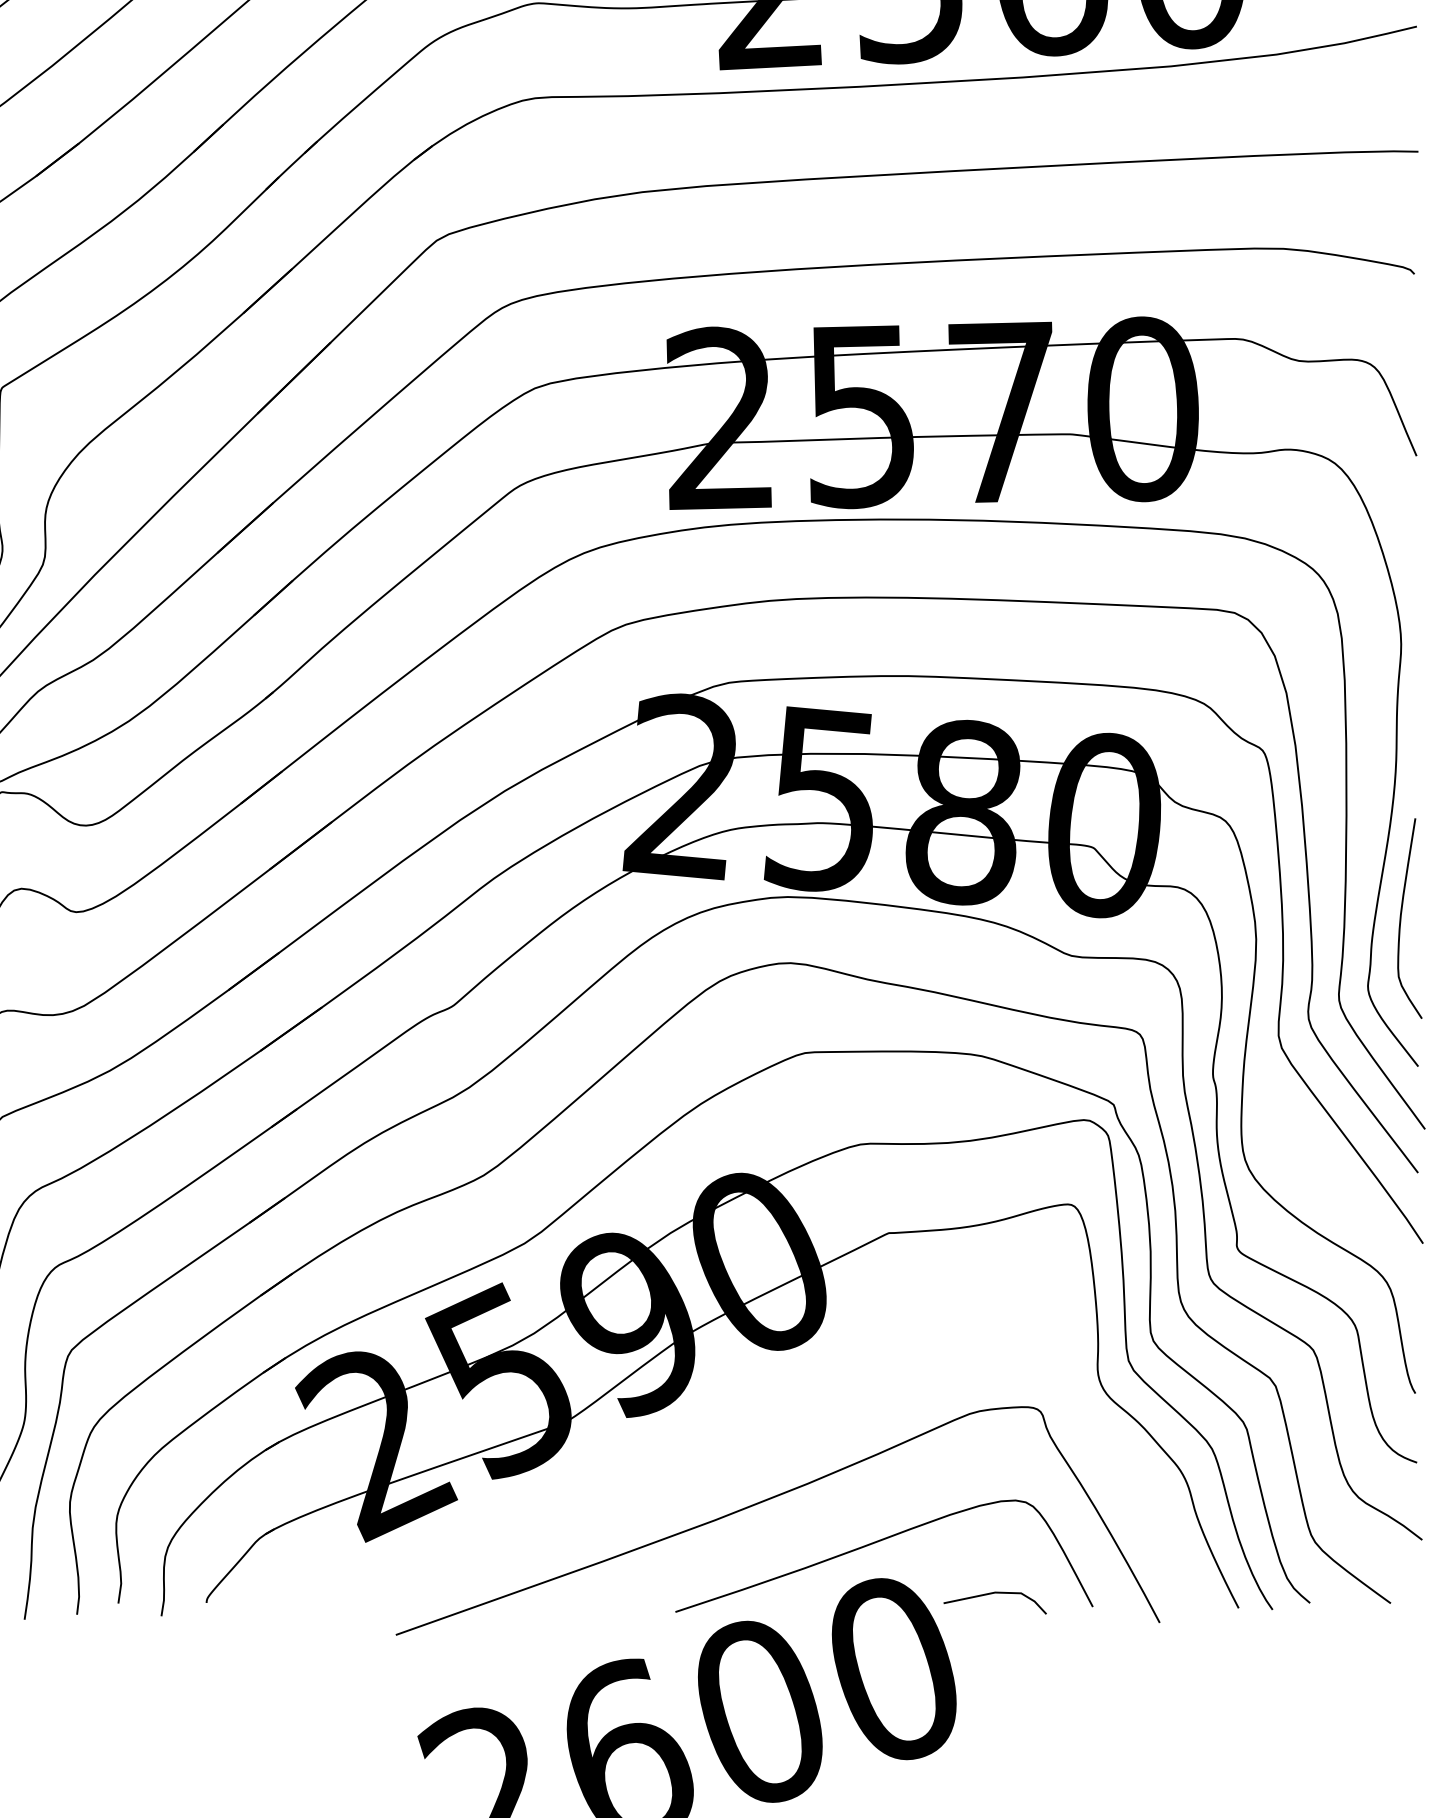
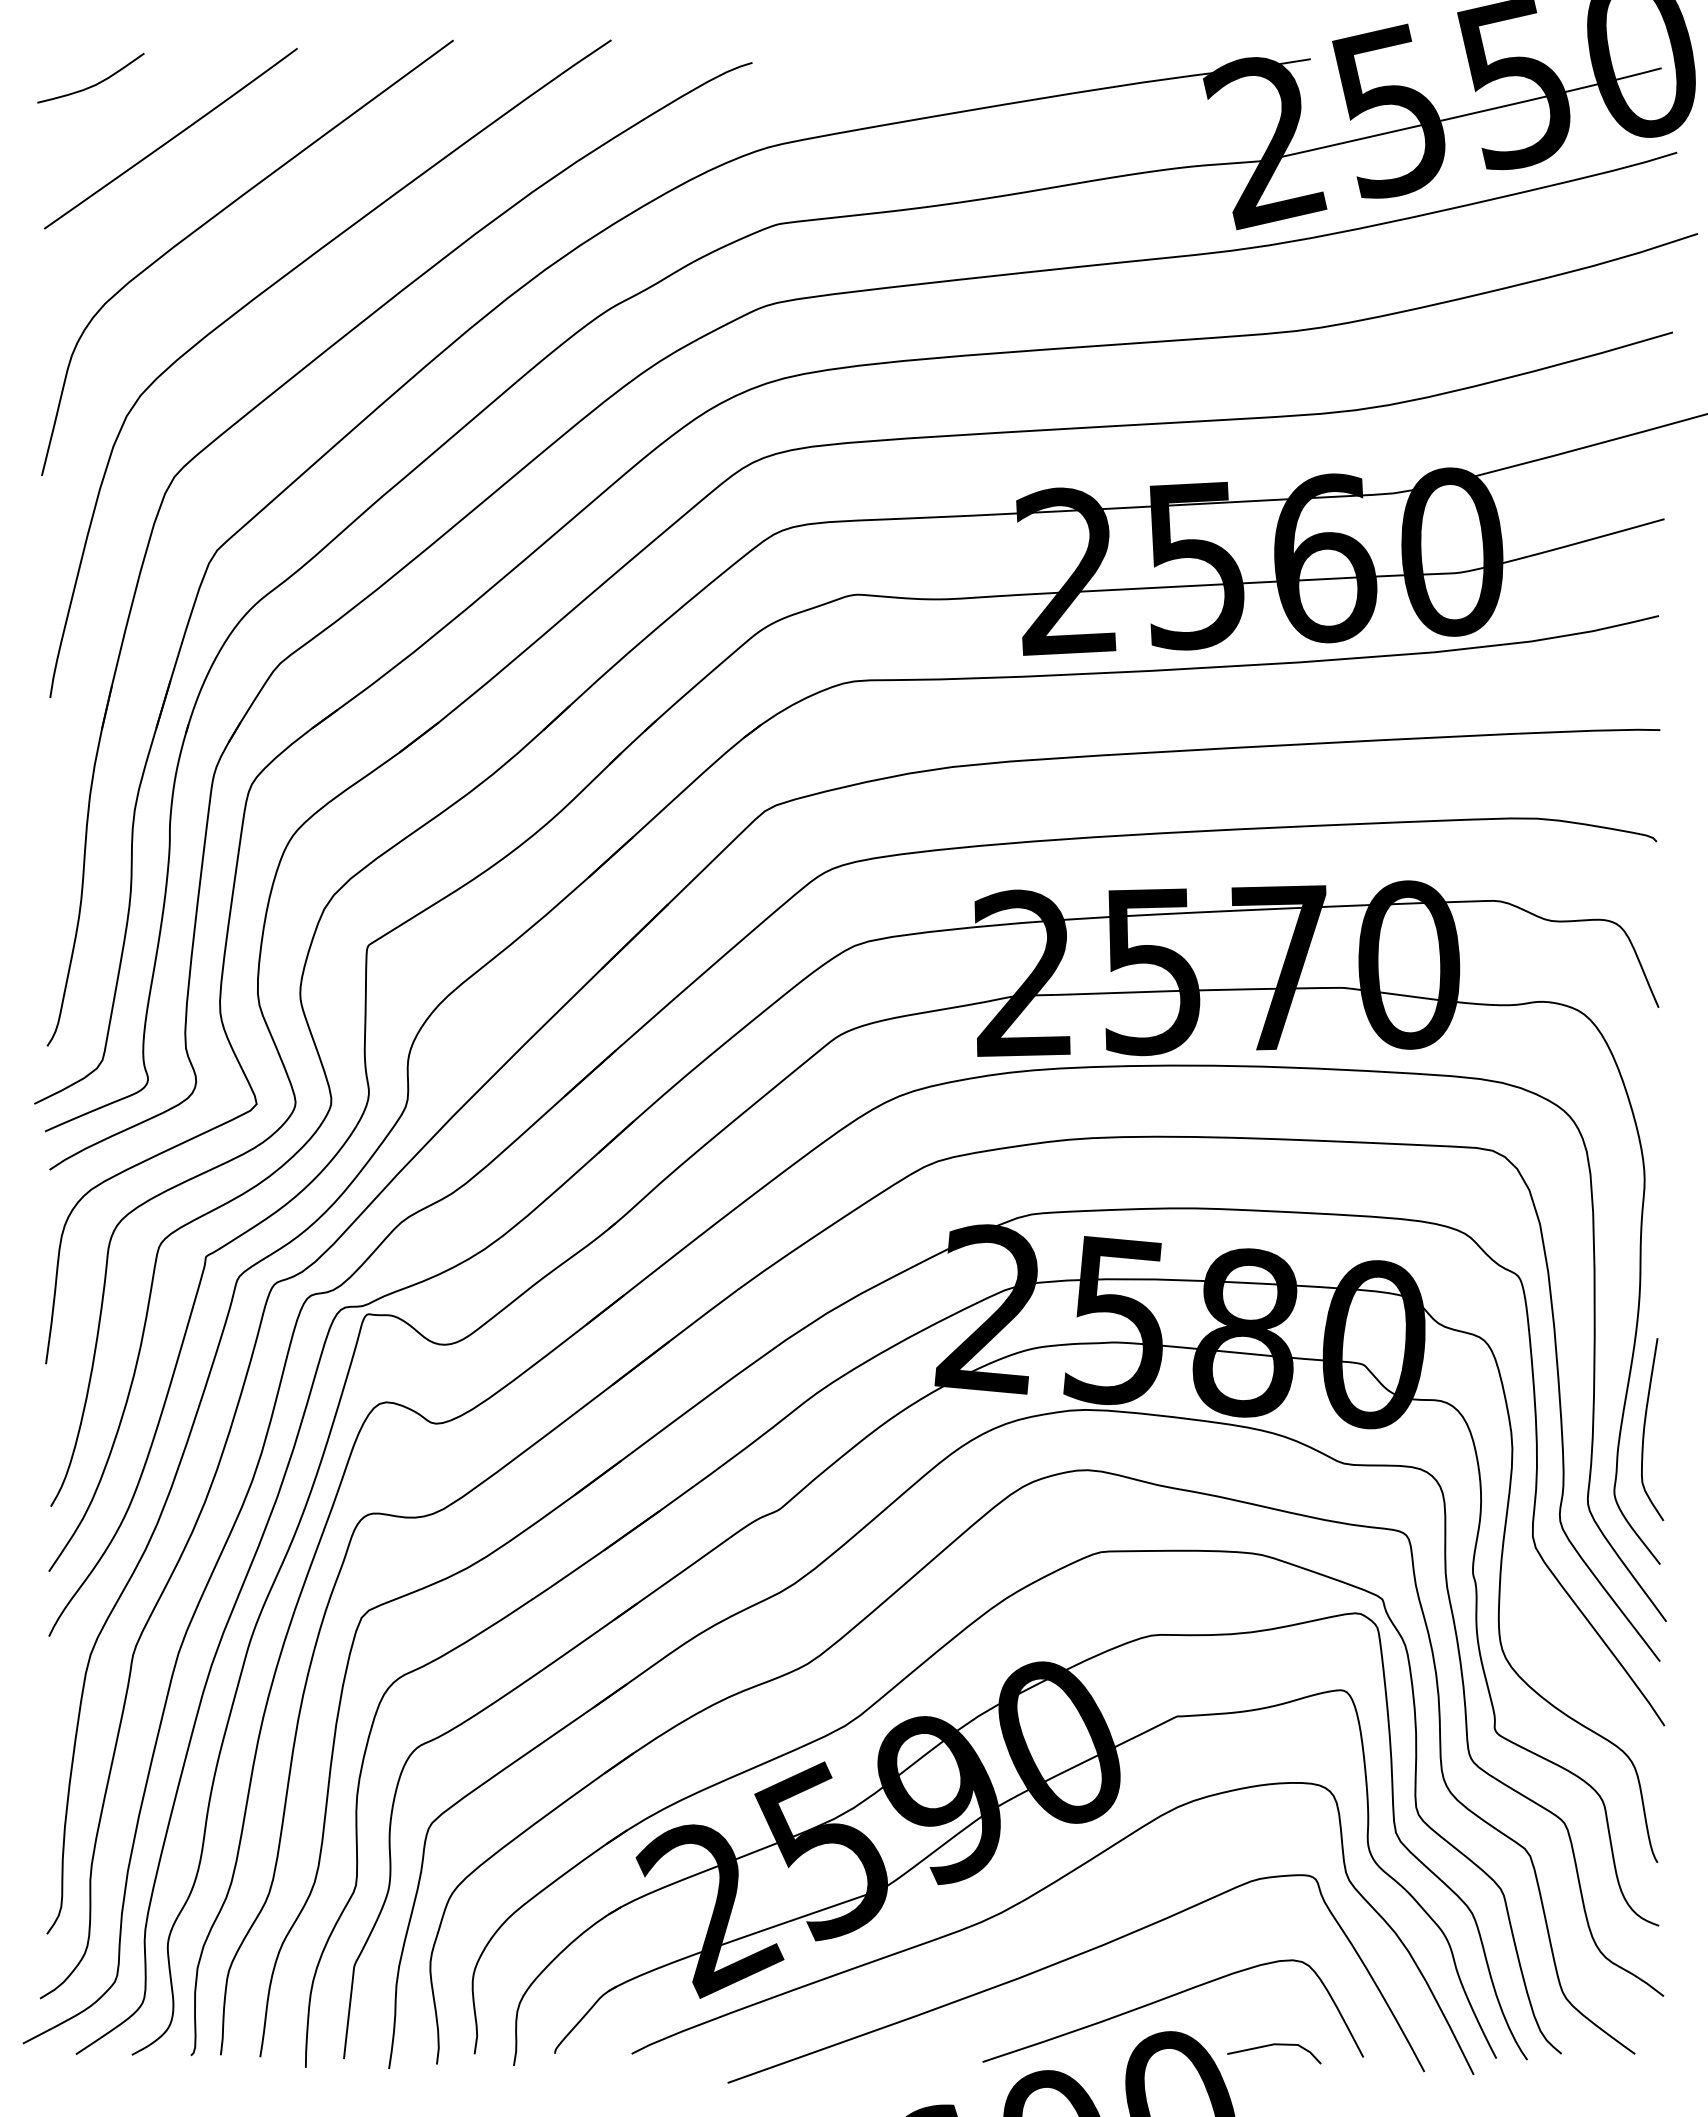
curve: (728, 1431) -> (1031, 1897), added

